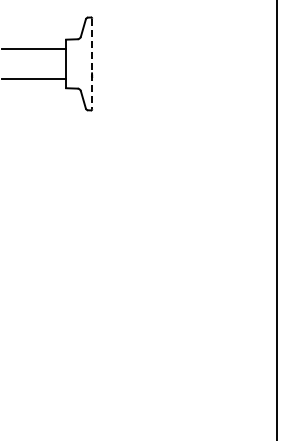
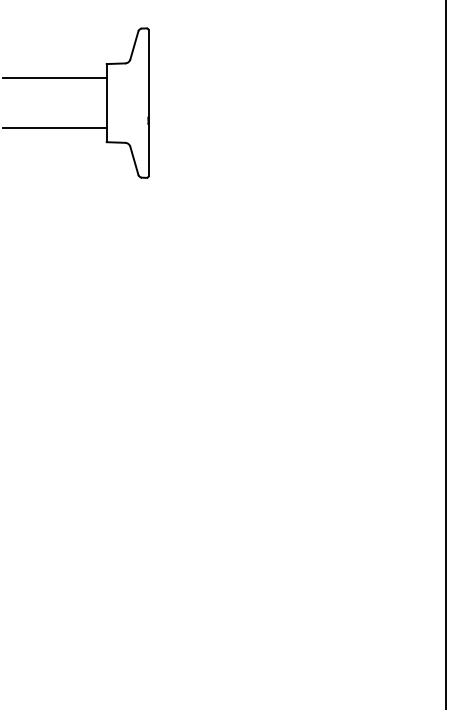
line: (92, 64) -> (149, 104), dashed -> solid

